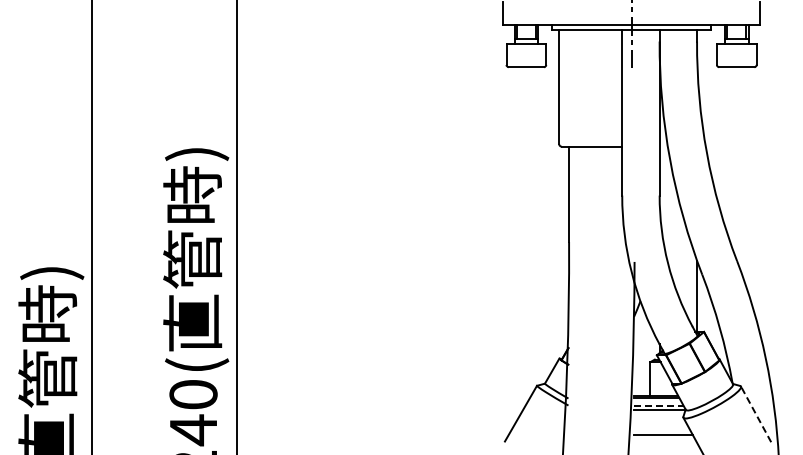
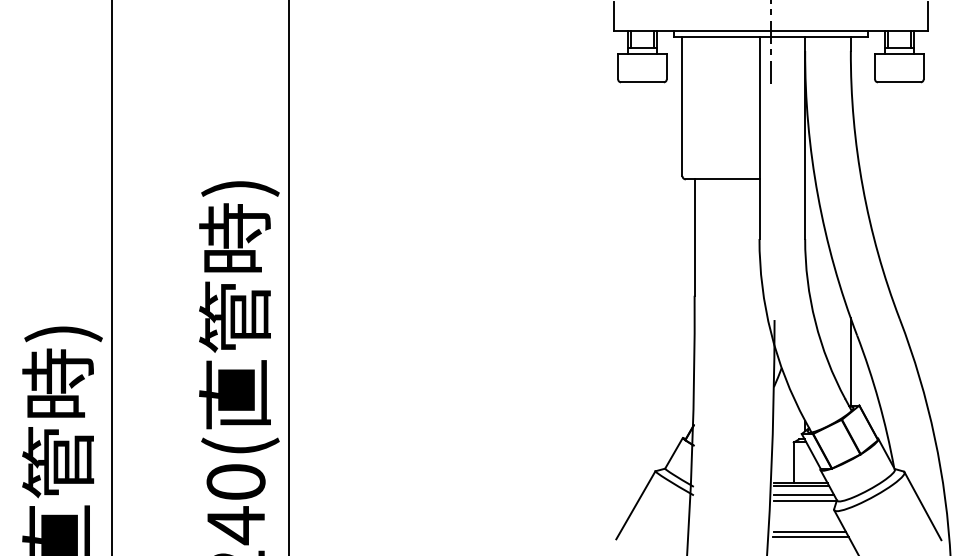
line: (658, 405) -> (803, 495), dashed -> solid
line: (756, 414) -> (923, 506), dashed -> solid
line: (664, 439) -> (811, 536), added

